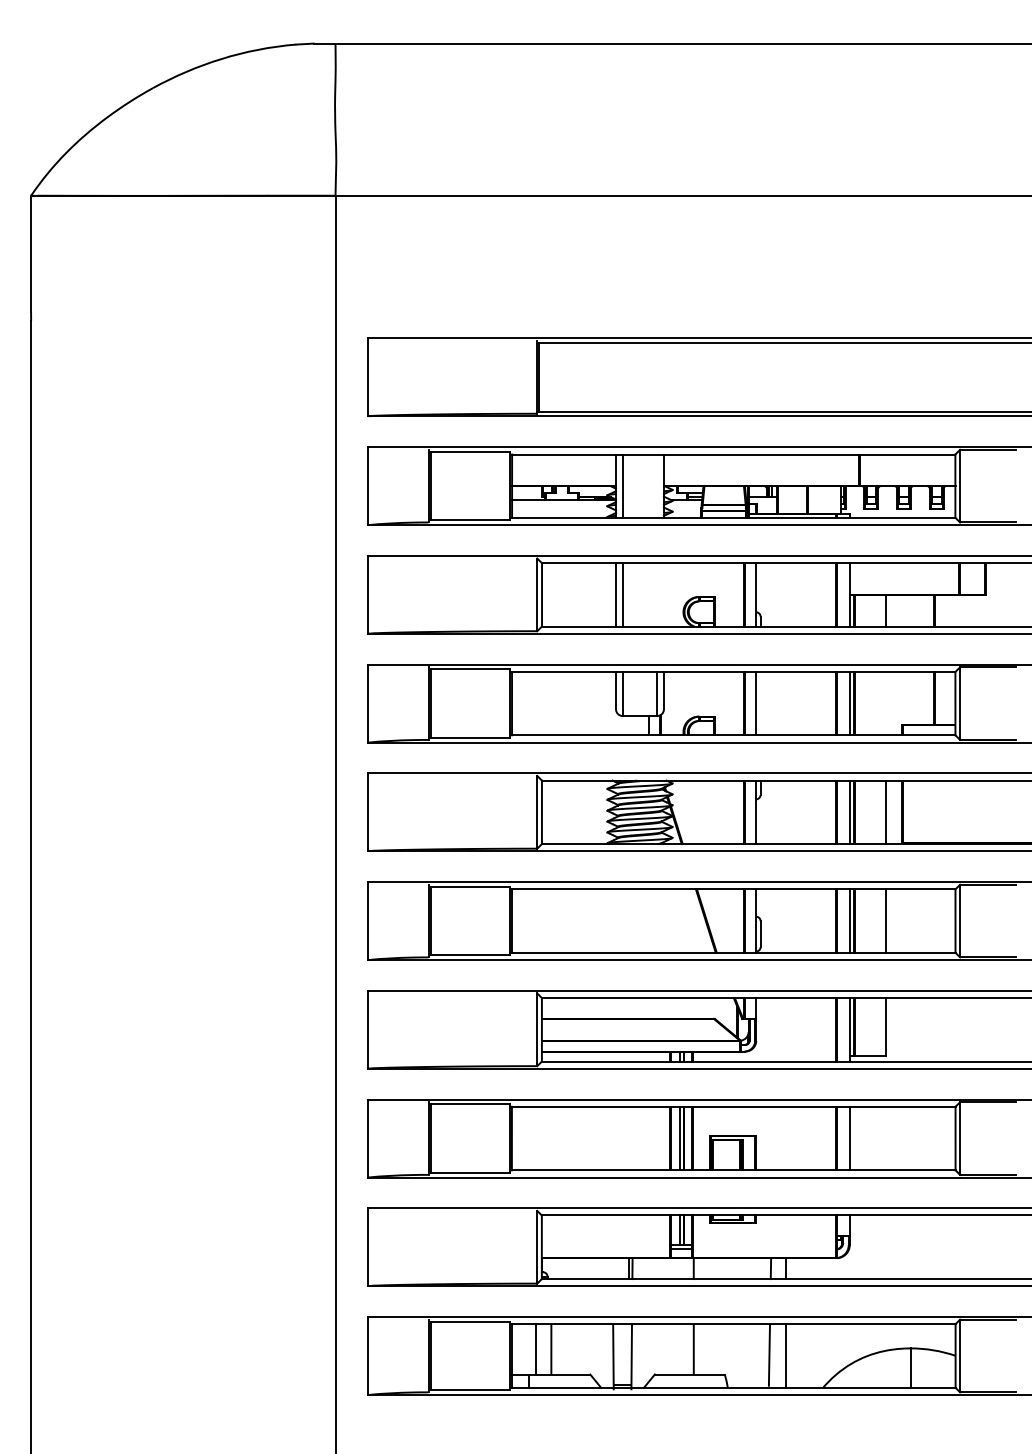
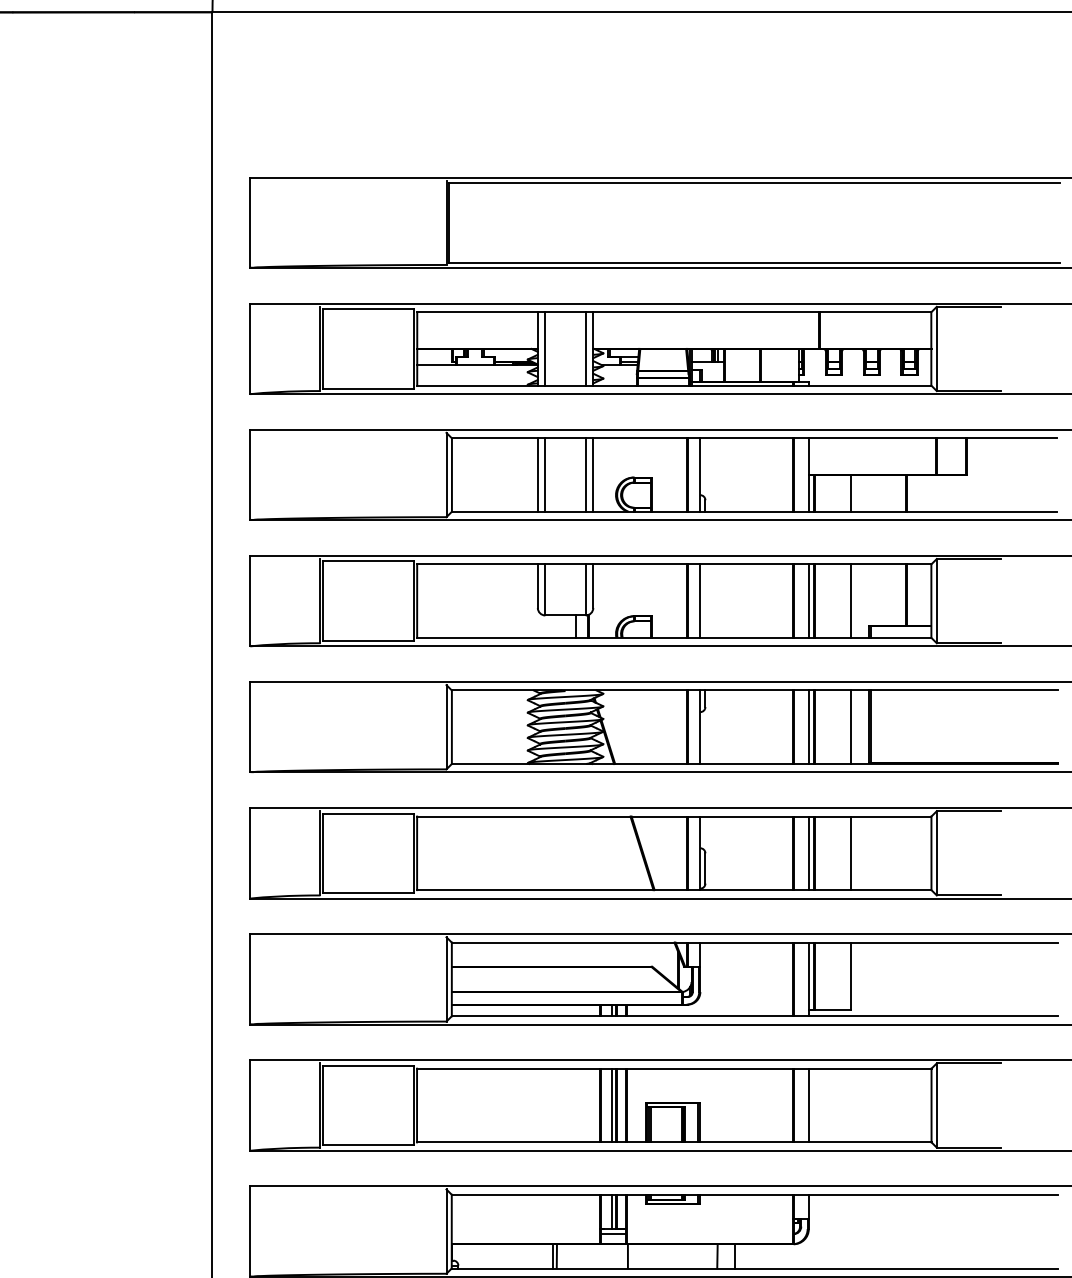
line: (657, 485) -> (585, 348), added
line: (657, 594) -> (585, 474), added
line: (663, 594) -> (592, 474), added
line: (886, 703) -> (851, 600), added

